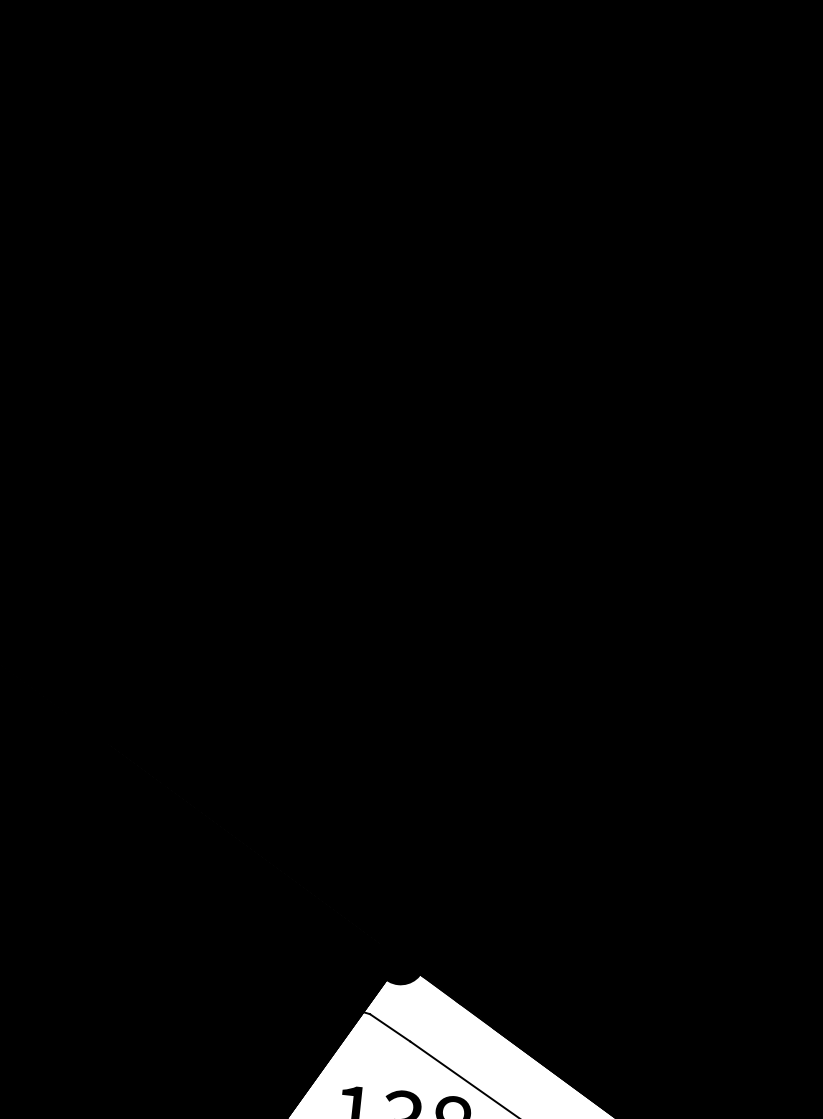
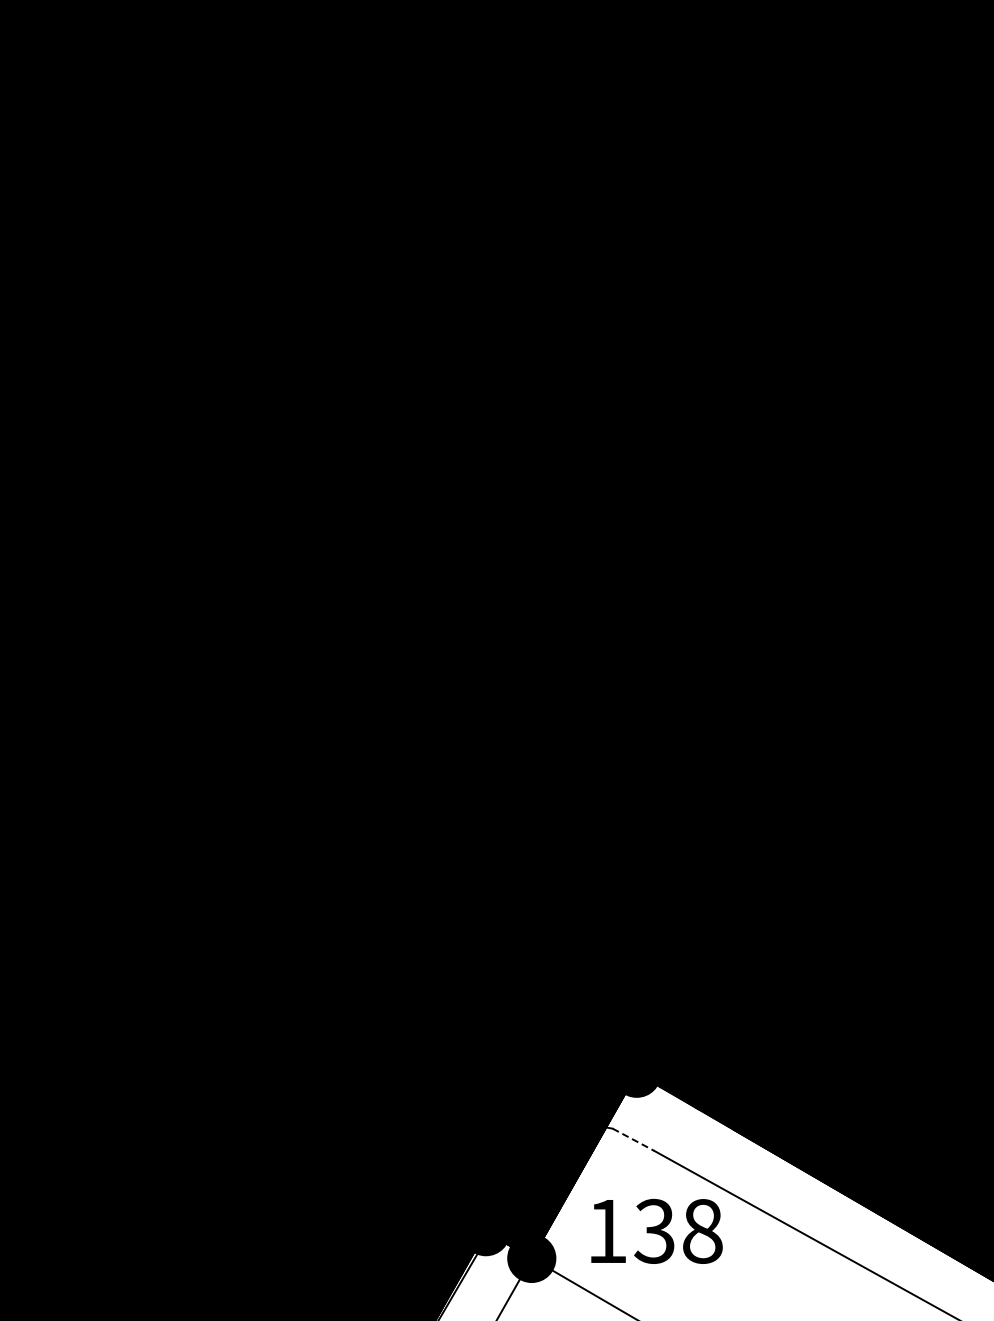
line: (390, 1027) -> (633, 1139), solid -> dashed

